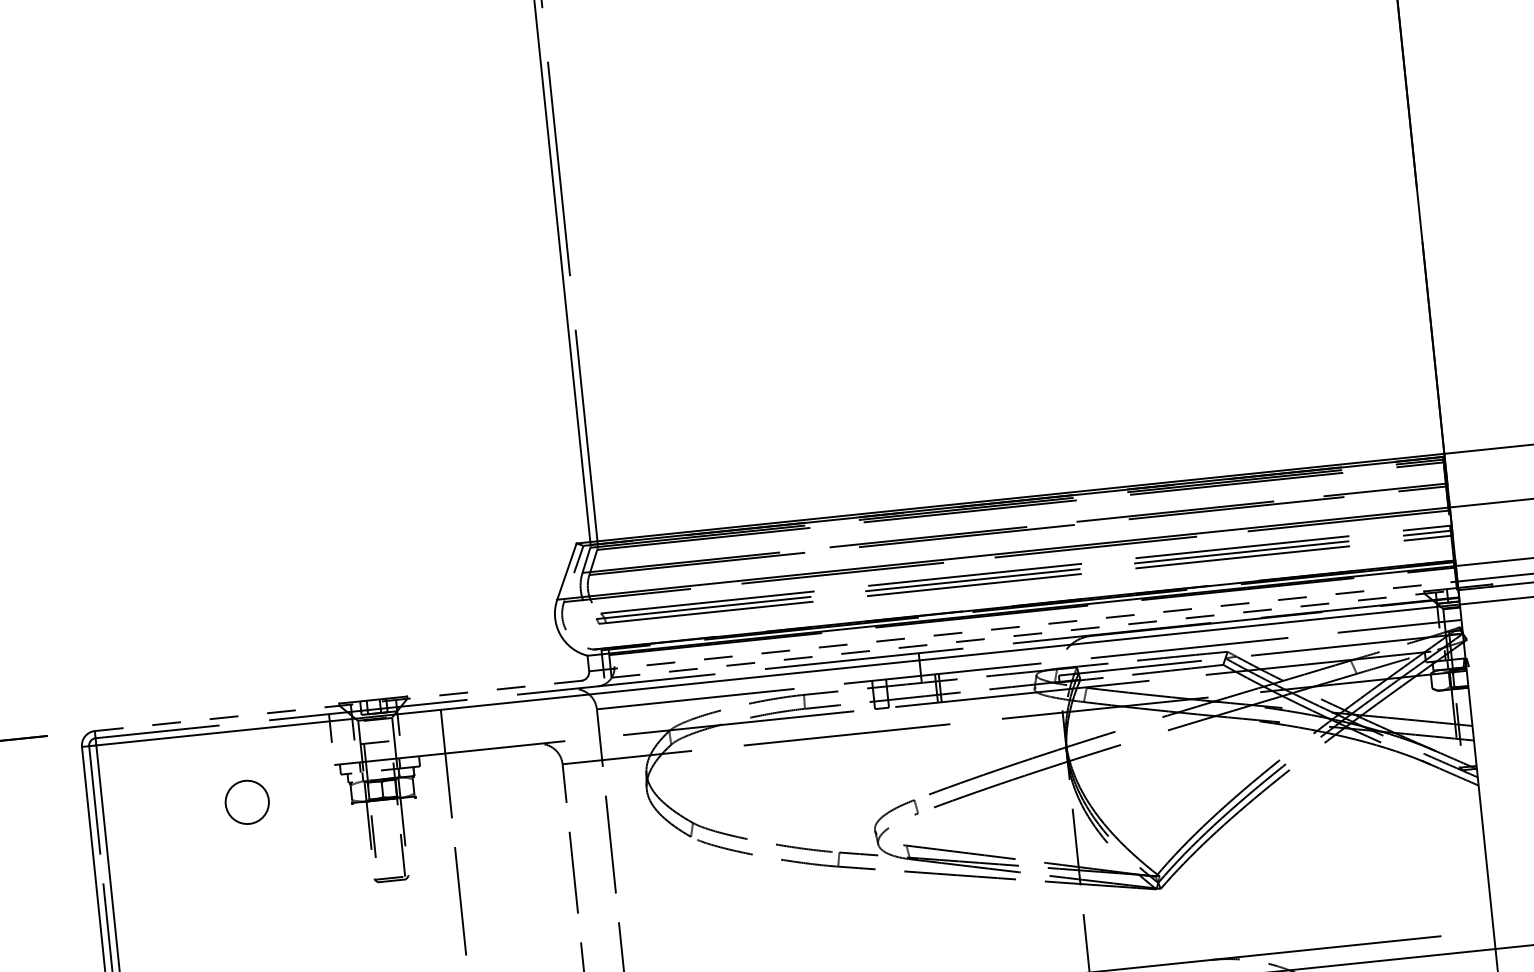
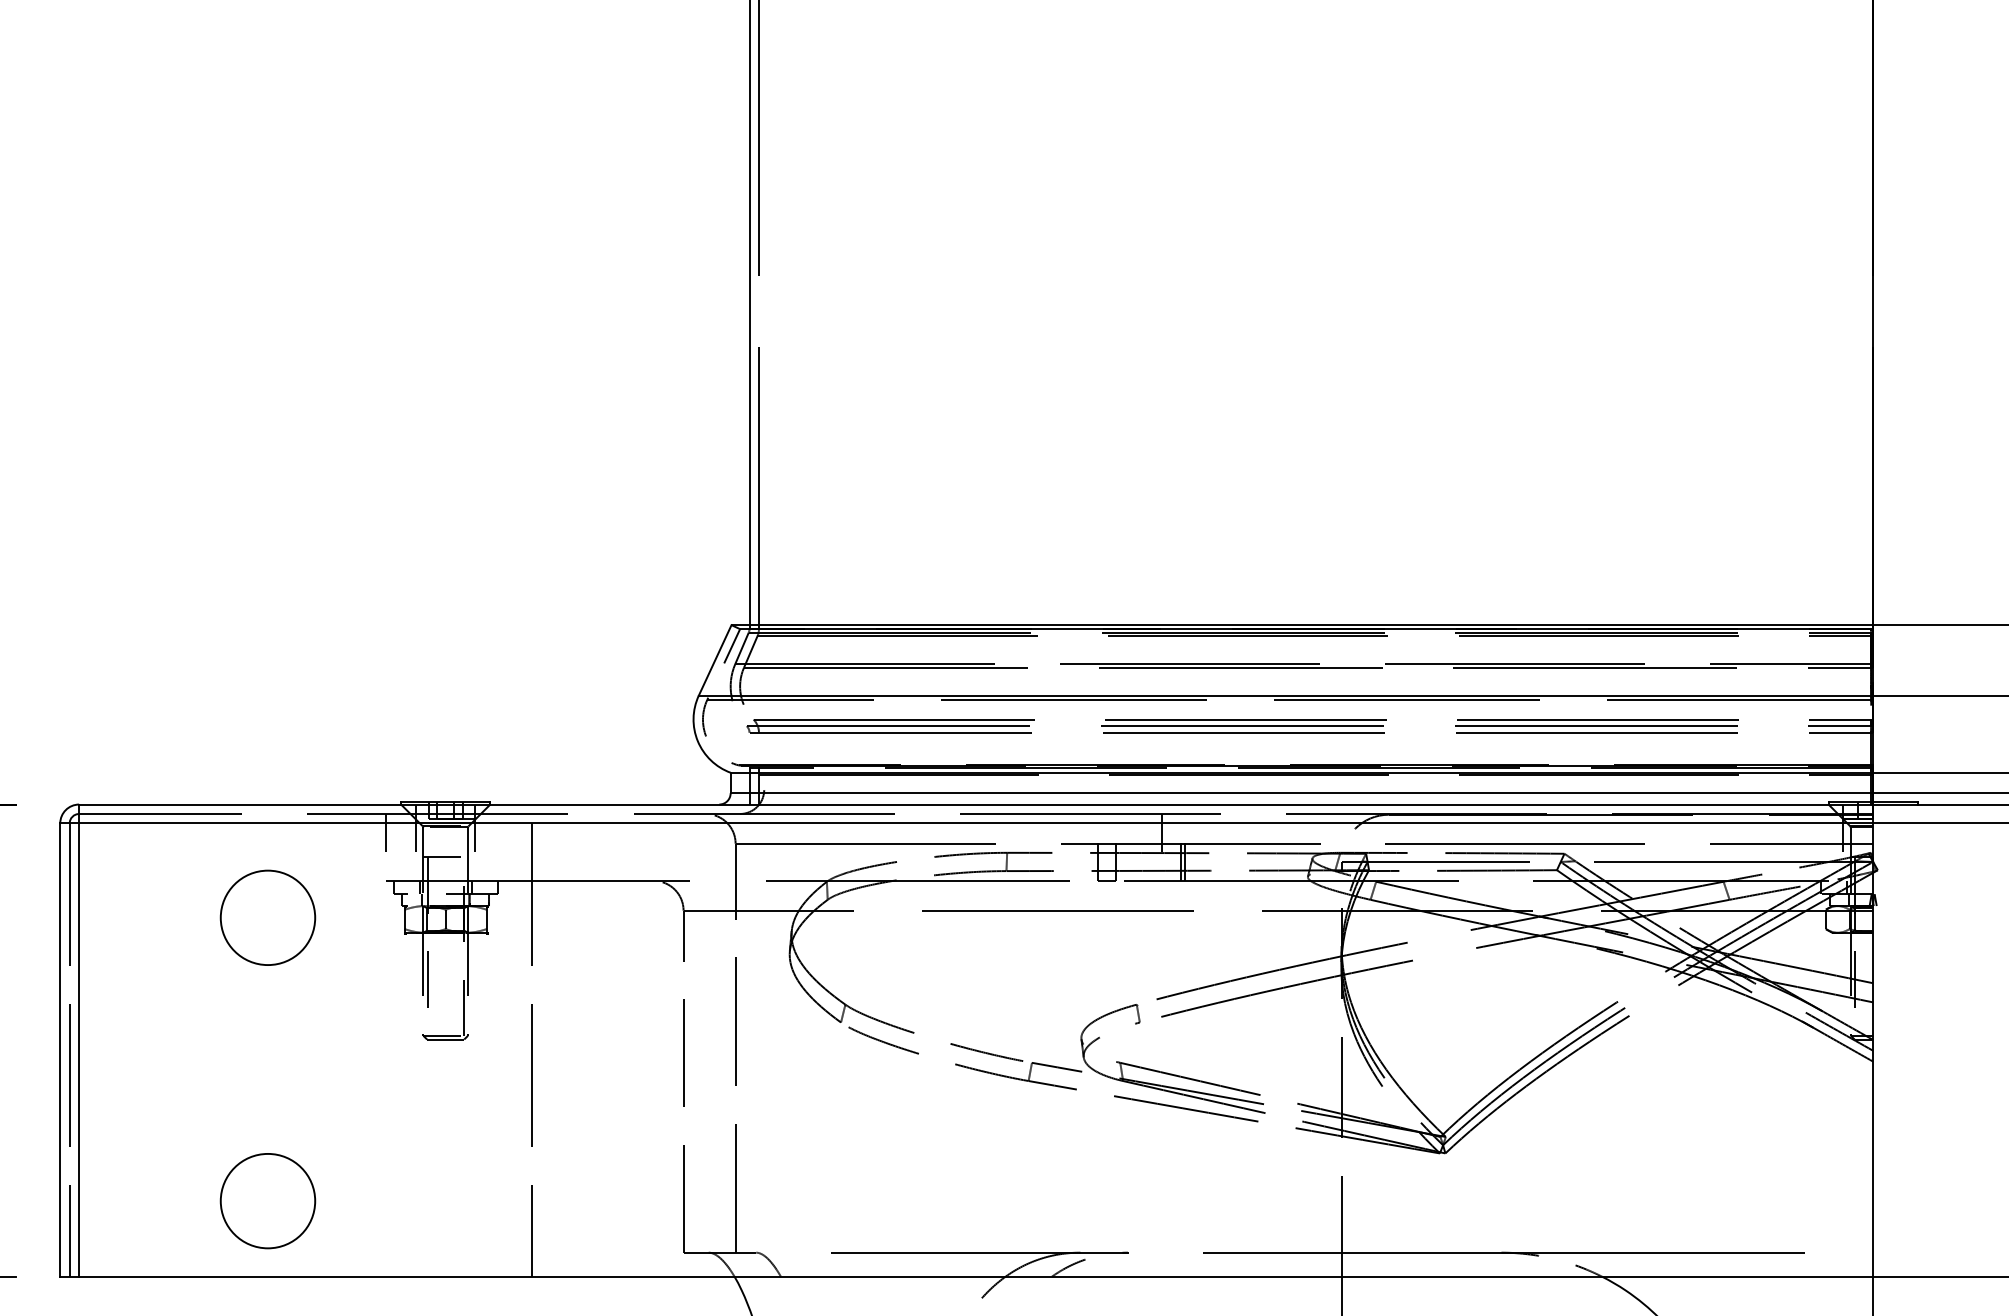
line: (1023, 626) -> (1302, 793), dashed -> solid
line: (776, 660) -> (976, 804), dashed -> solid
circle: (246, 802) -> (267, 917), size x1.67

